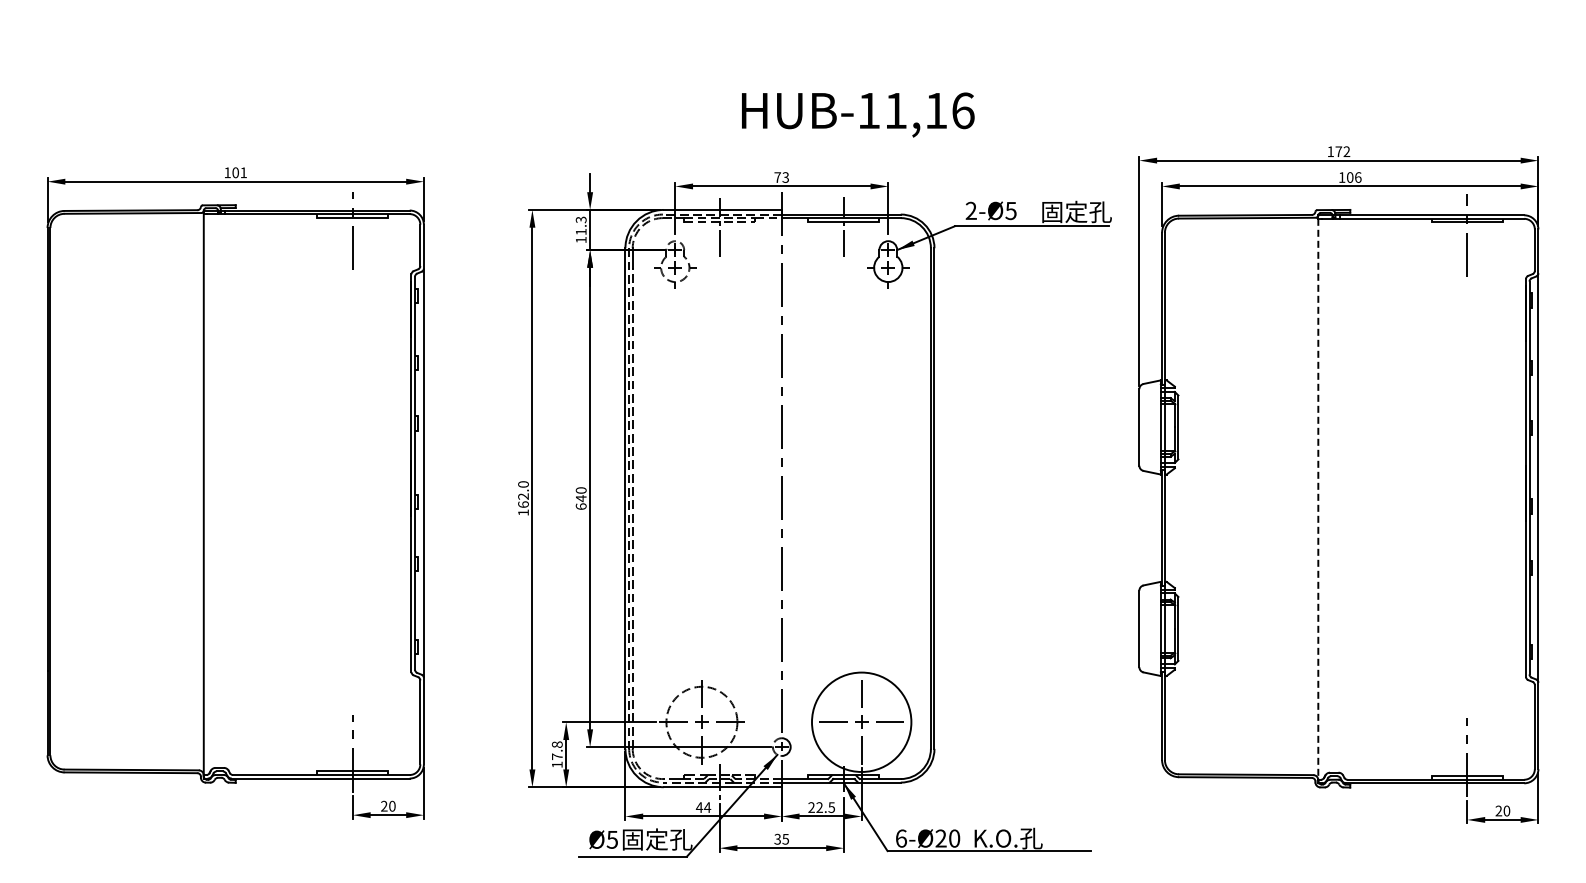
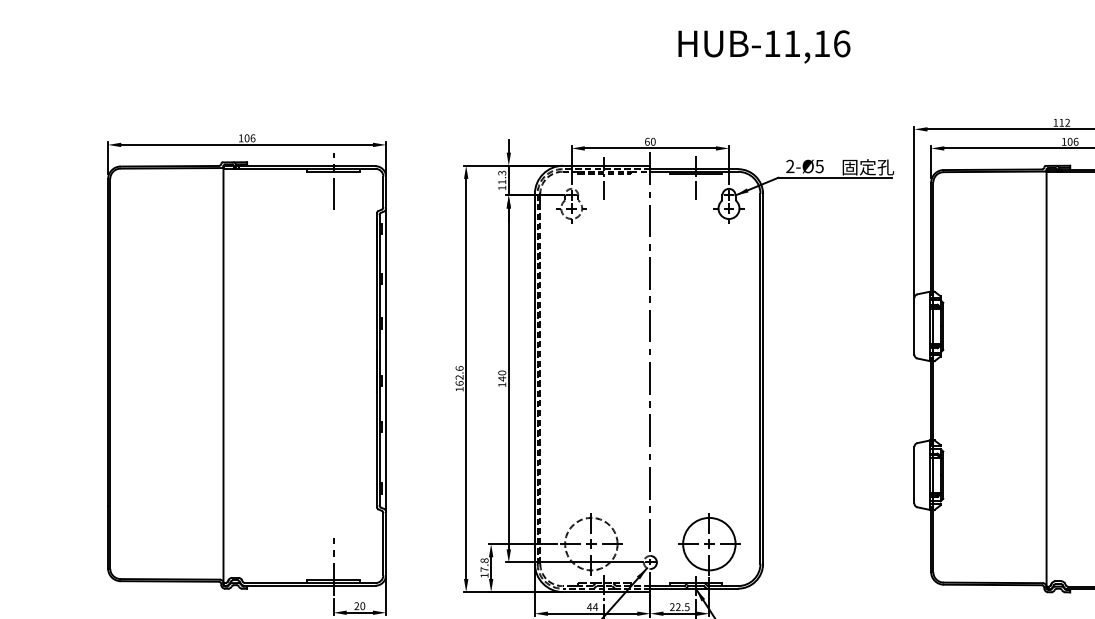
text: (858, 114) -> (764, 46), moved
text: (1338, 151) -> (1061, 122), 172 -> 112
text: (243, 172) -> (252, 138), 101 -> 106
text: (781, 177) -> (650, 141), 73 -> 60
text: (523, 484) -> (459, 368), 162.0 -> 162.6
line: (1318, 499) -> (1046, 379), dashed -> solid
text: (580, 506) -> (501, 384), 640 -> 140
circle: (861, 721) -> (709, 543), size x0.71

